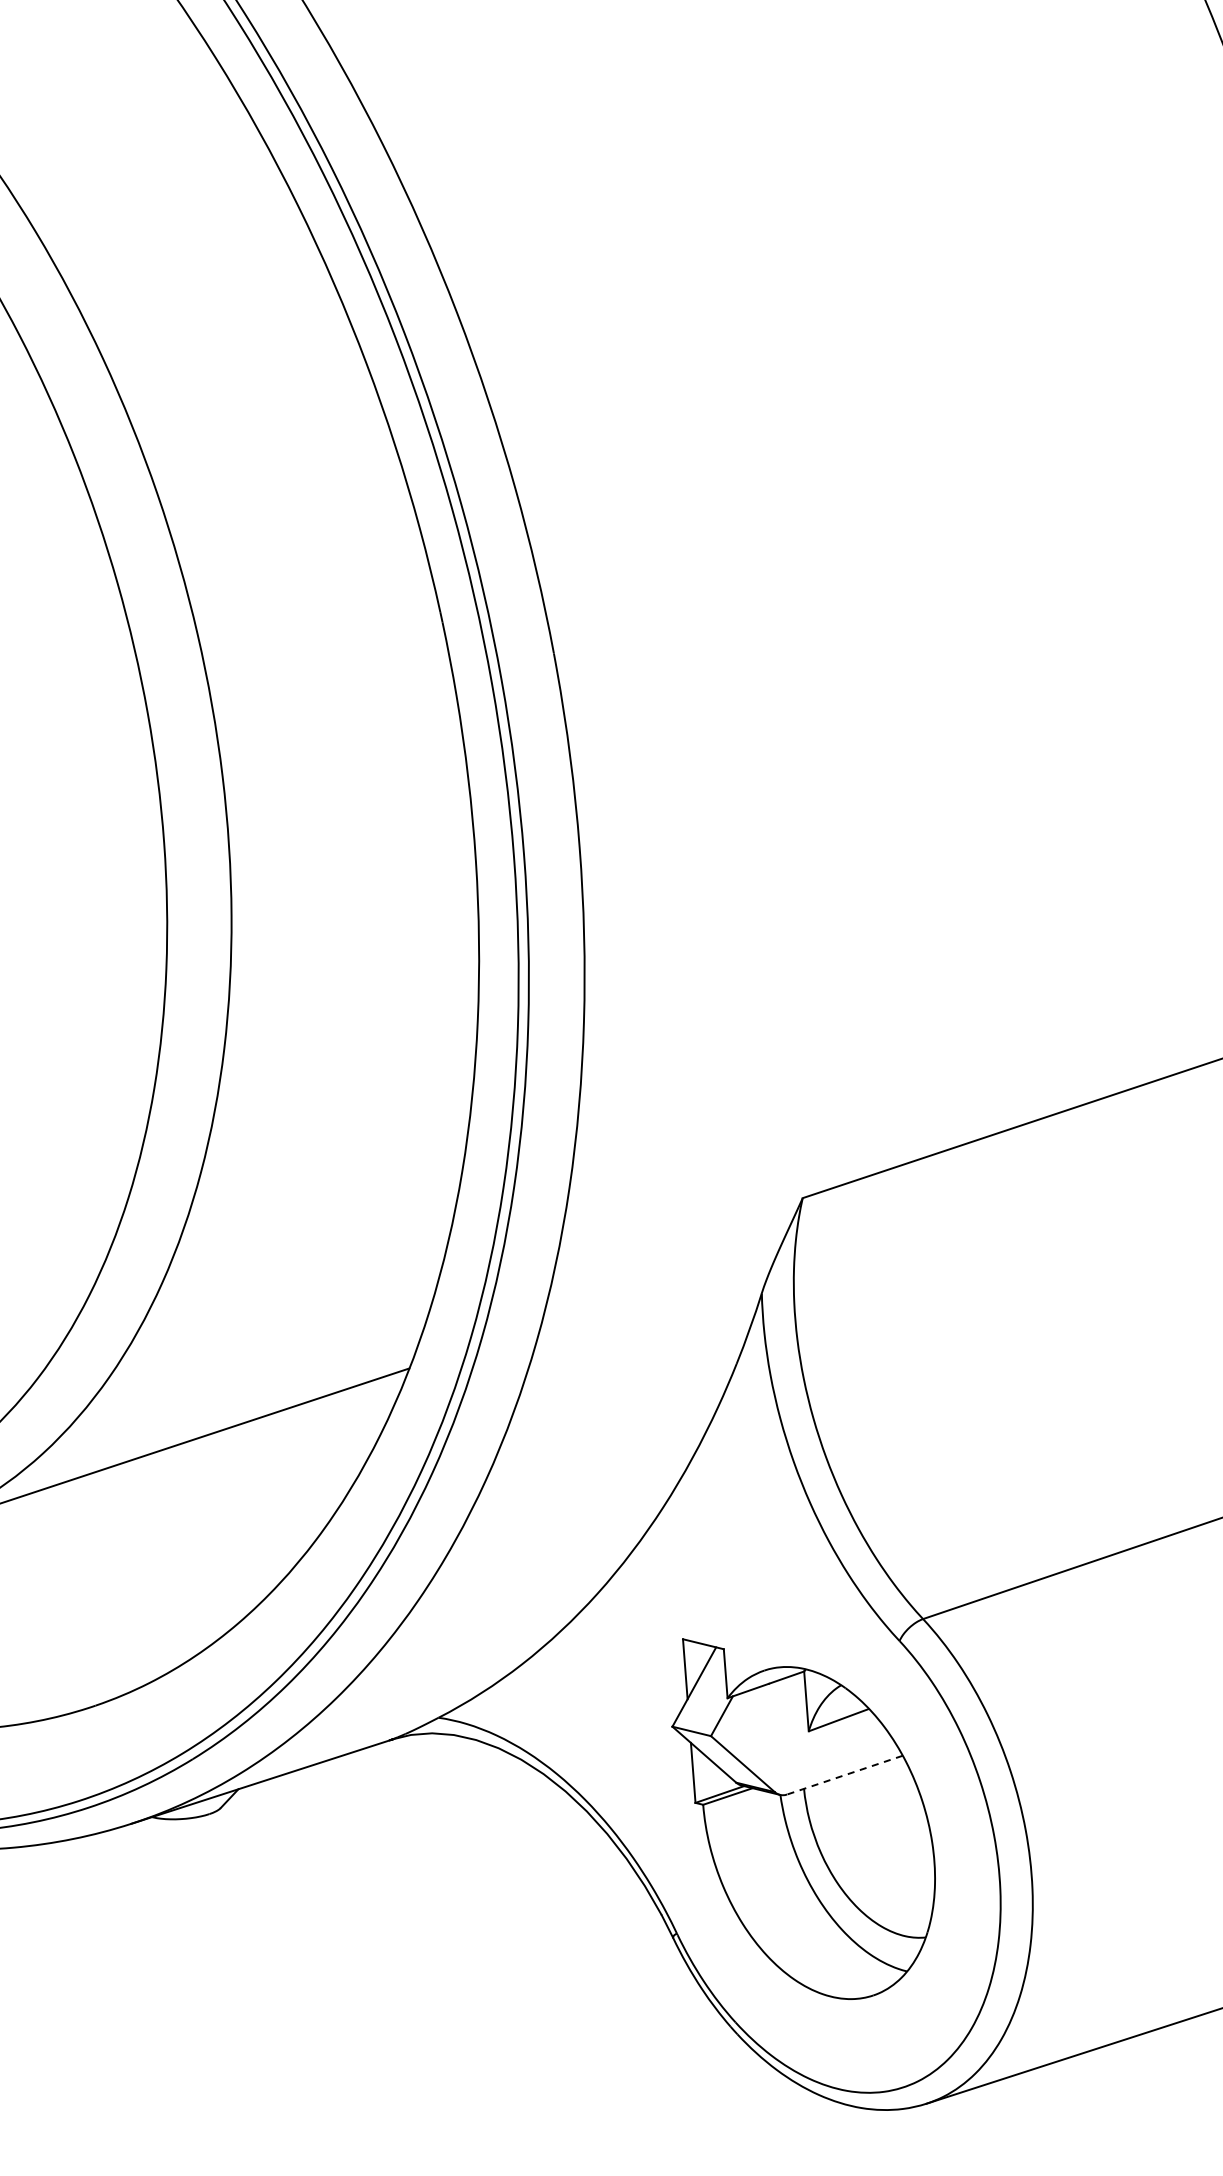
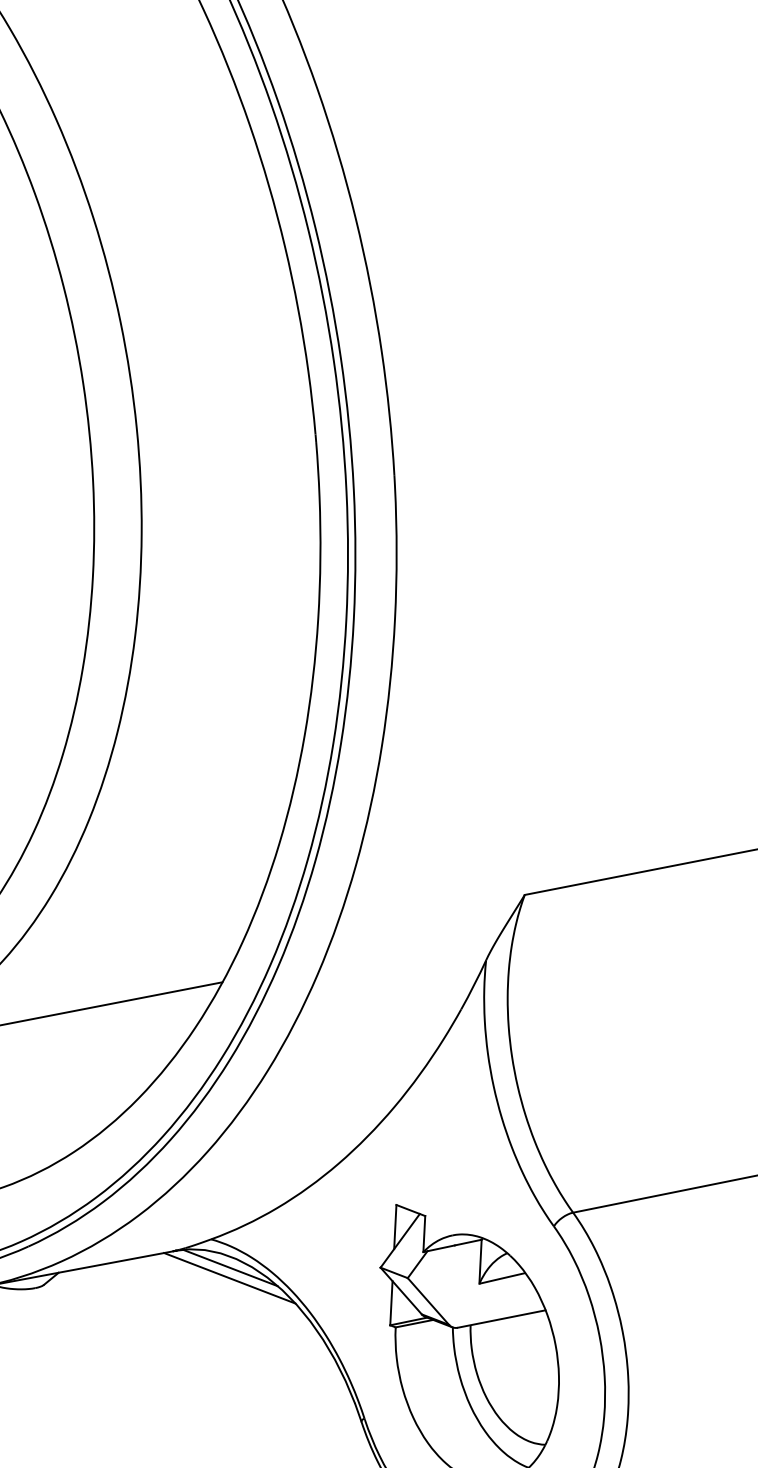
line: (469, 1752) -> (230, 1267), added
line: (470, 1766) -> (229, 1277), added
line: (844, 1775) -> (501, 1319), dashed -> solid

